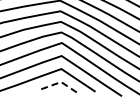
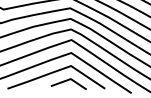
line: (60, 82) -> (70, 79), dashed -> solid

